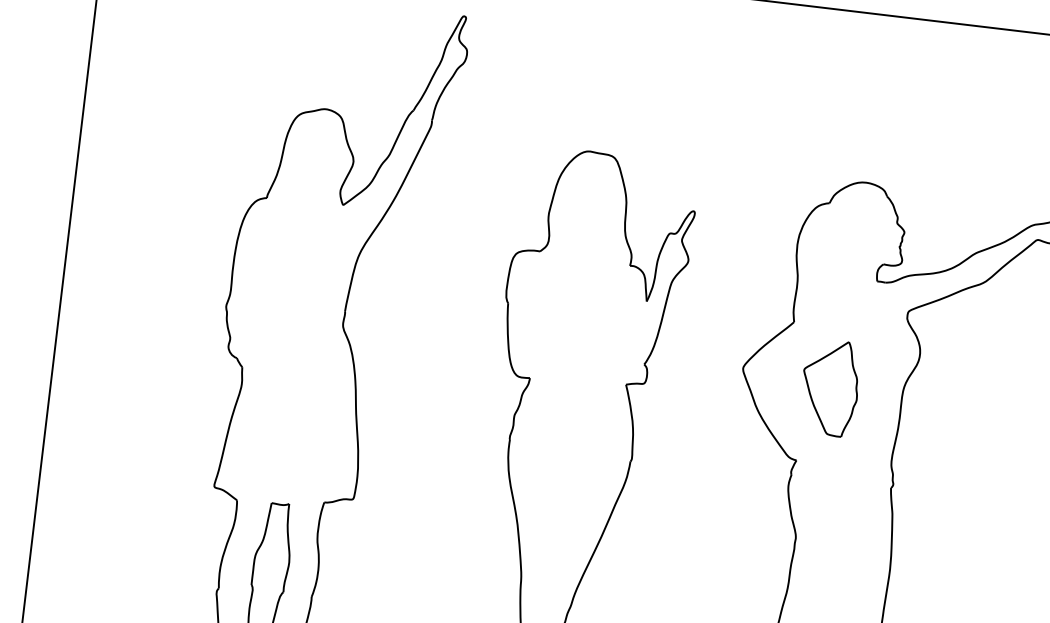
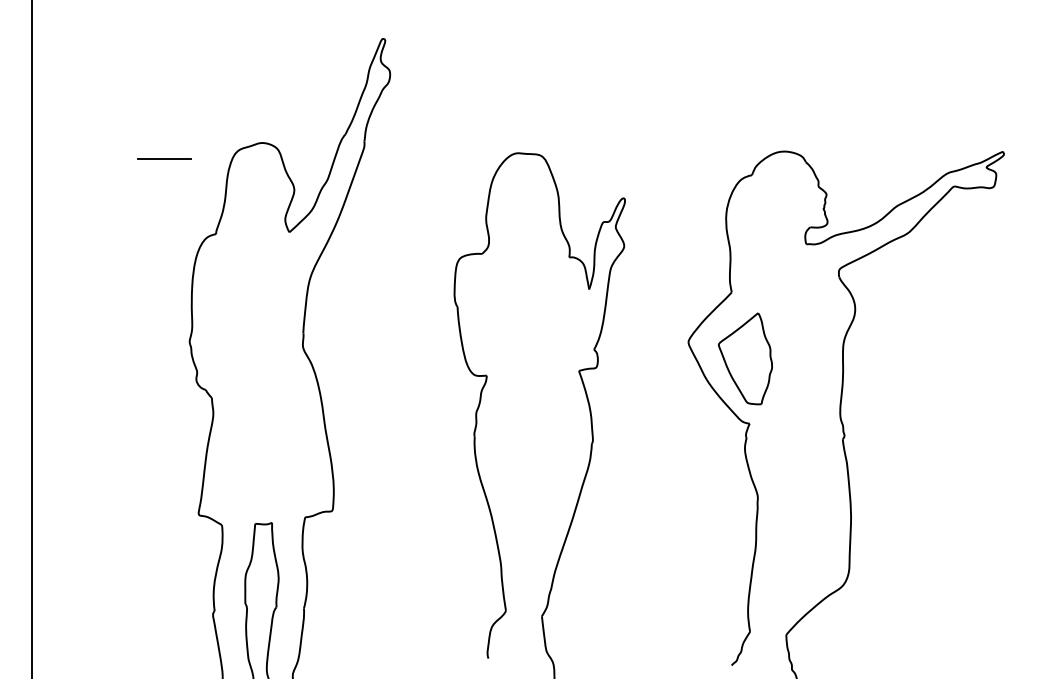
line: (221, 114) -> (163, 159), added
part: (830, 387) -> (745, 358), moved

